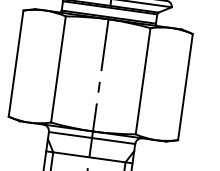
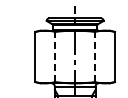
line: (58, 70) -> (55, 57), solid -> dashed
line: (143, 82) -> (95, 57), solid -> dashed

